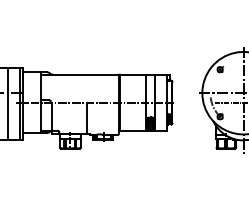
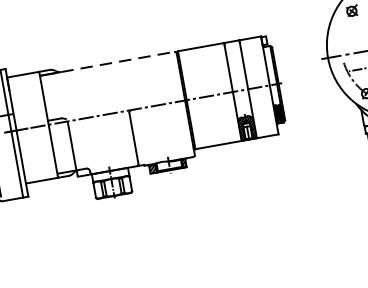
line: (85, 74) -> (117, 61), solid -> dashed

